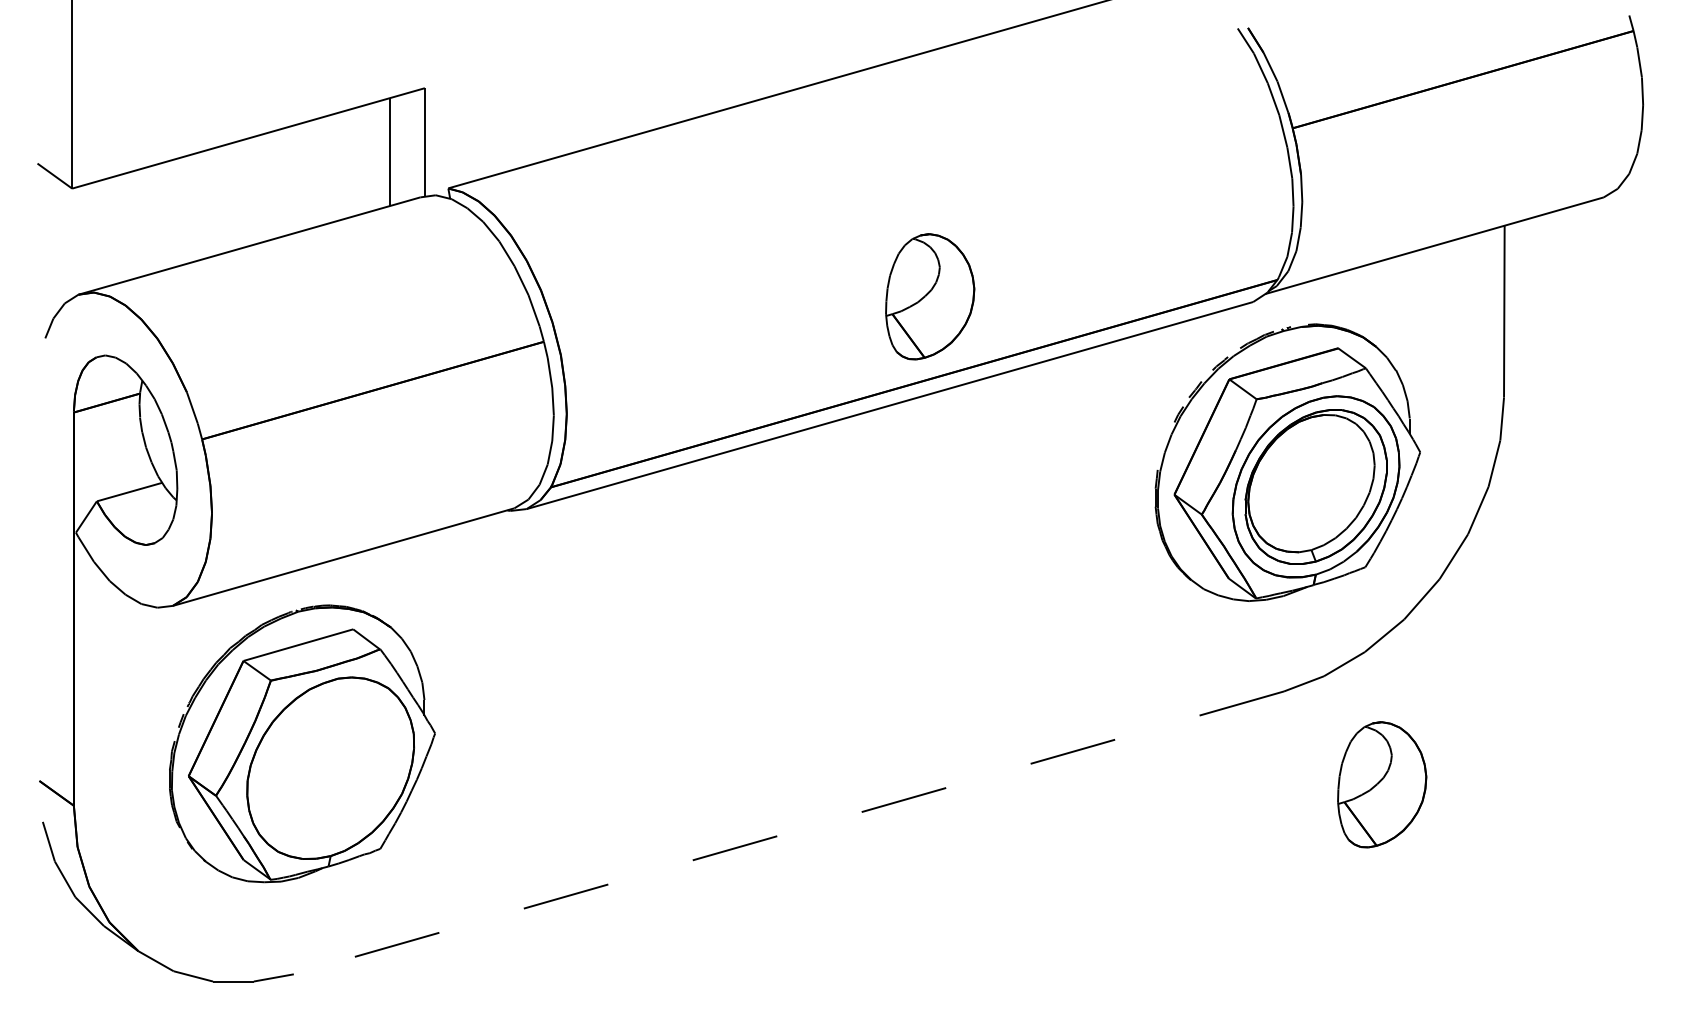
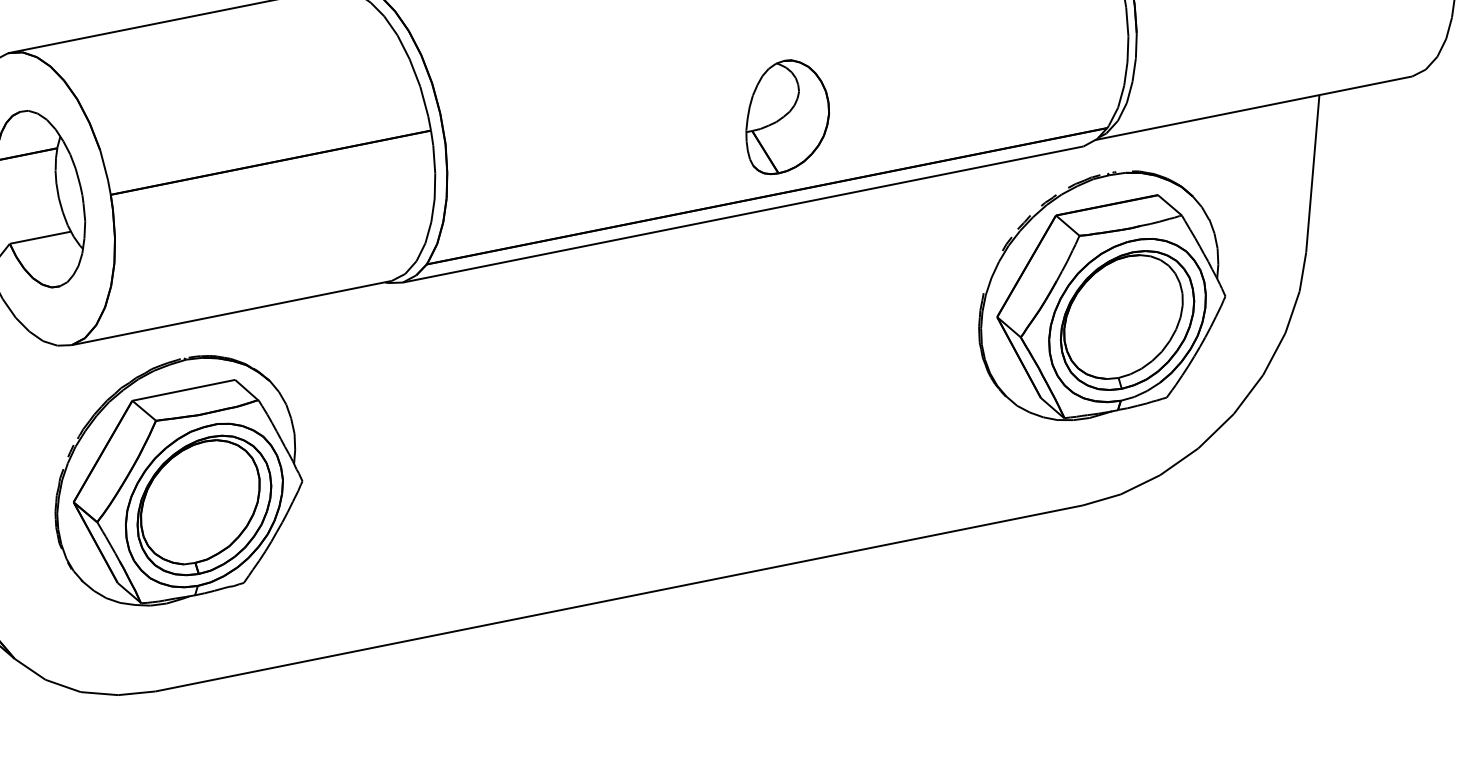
part: (330, 768) -> (204, 505), added
part: (1382, 784) -> (1166, 597), removed
line: (788, 832) -> (618, 598), dashed -> solid

